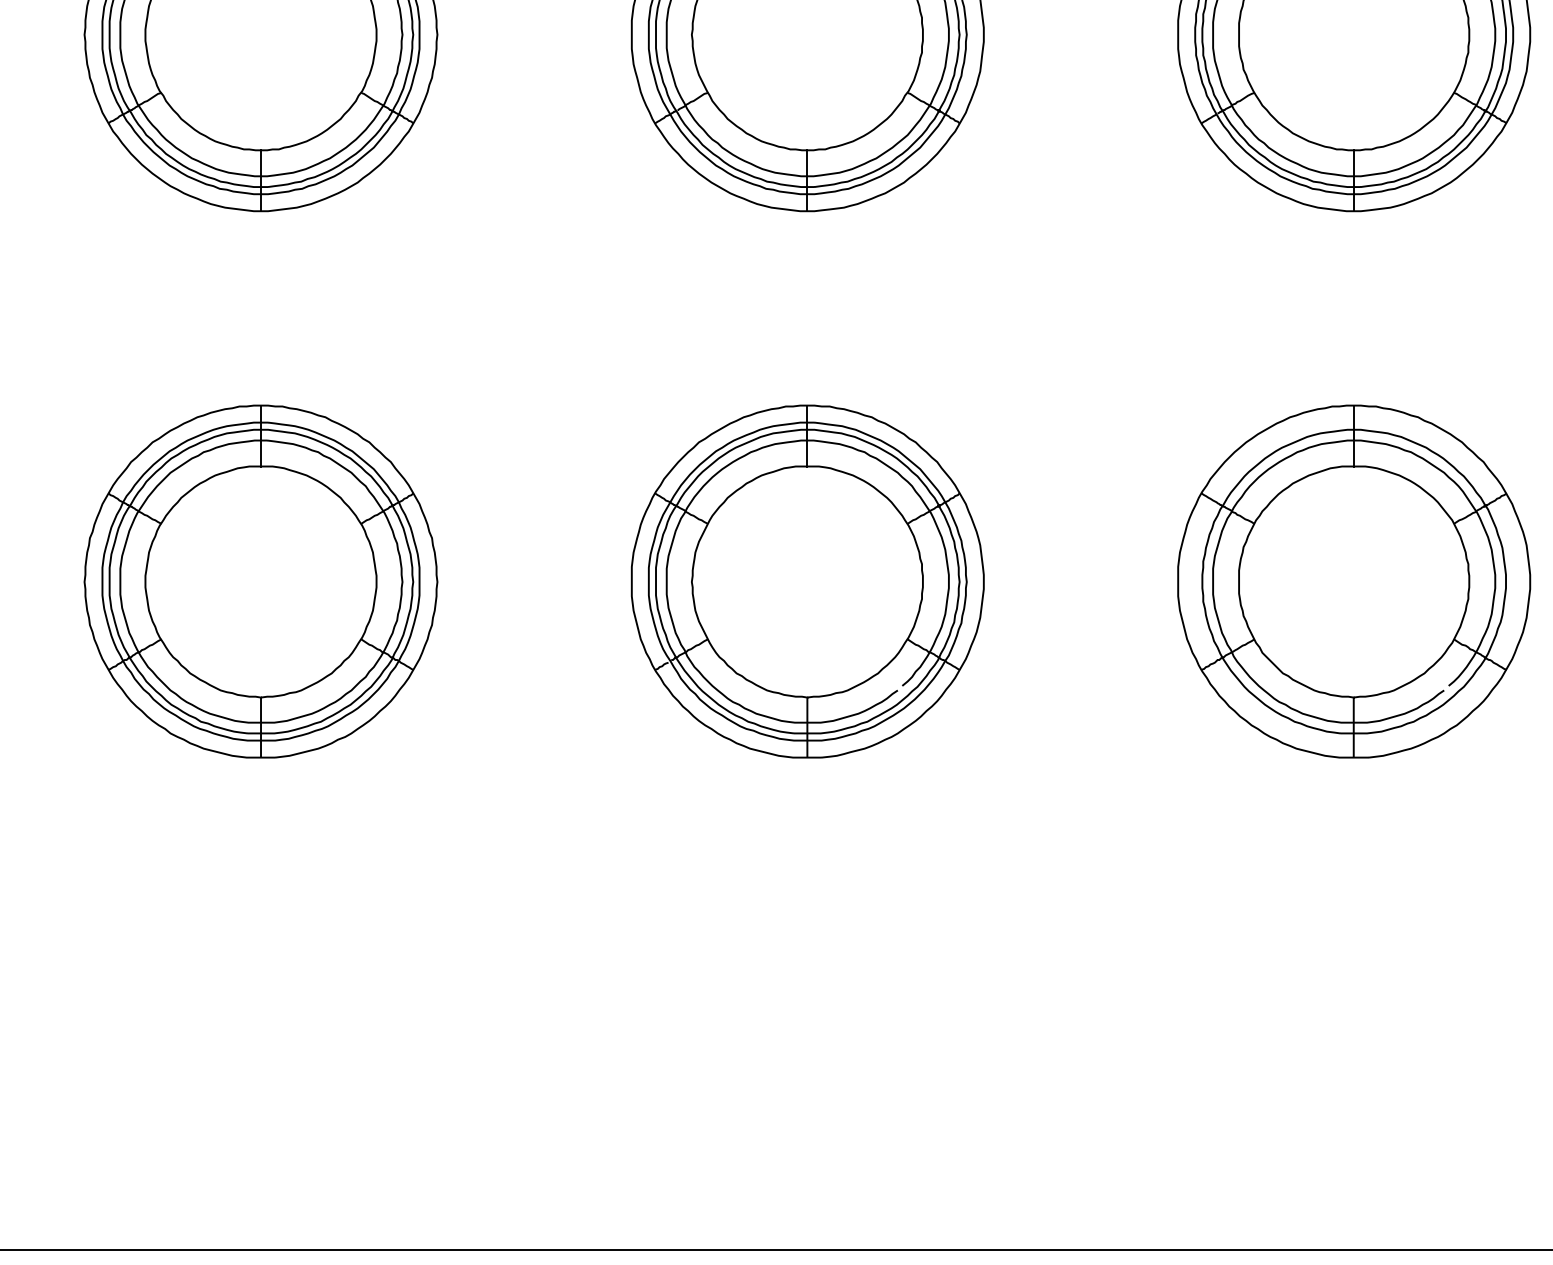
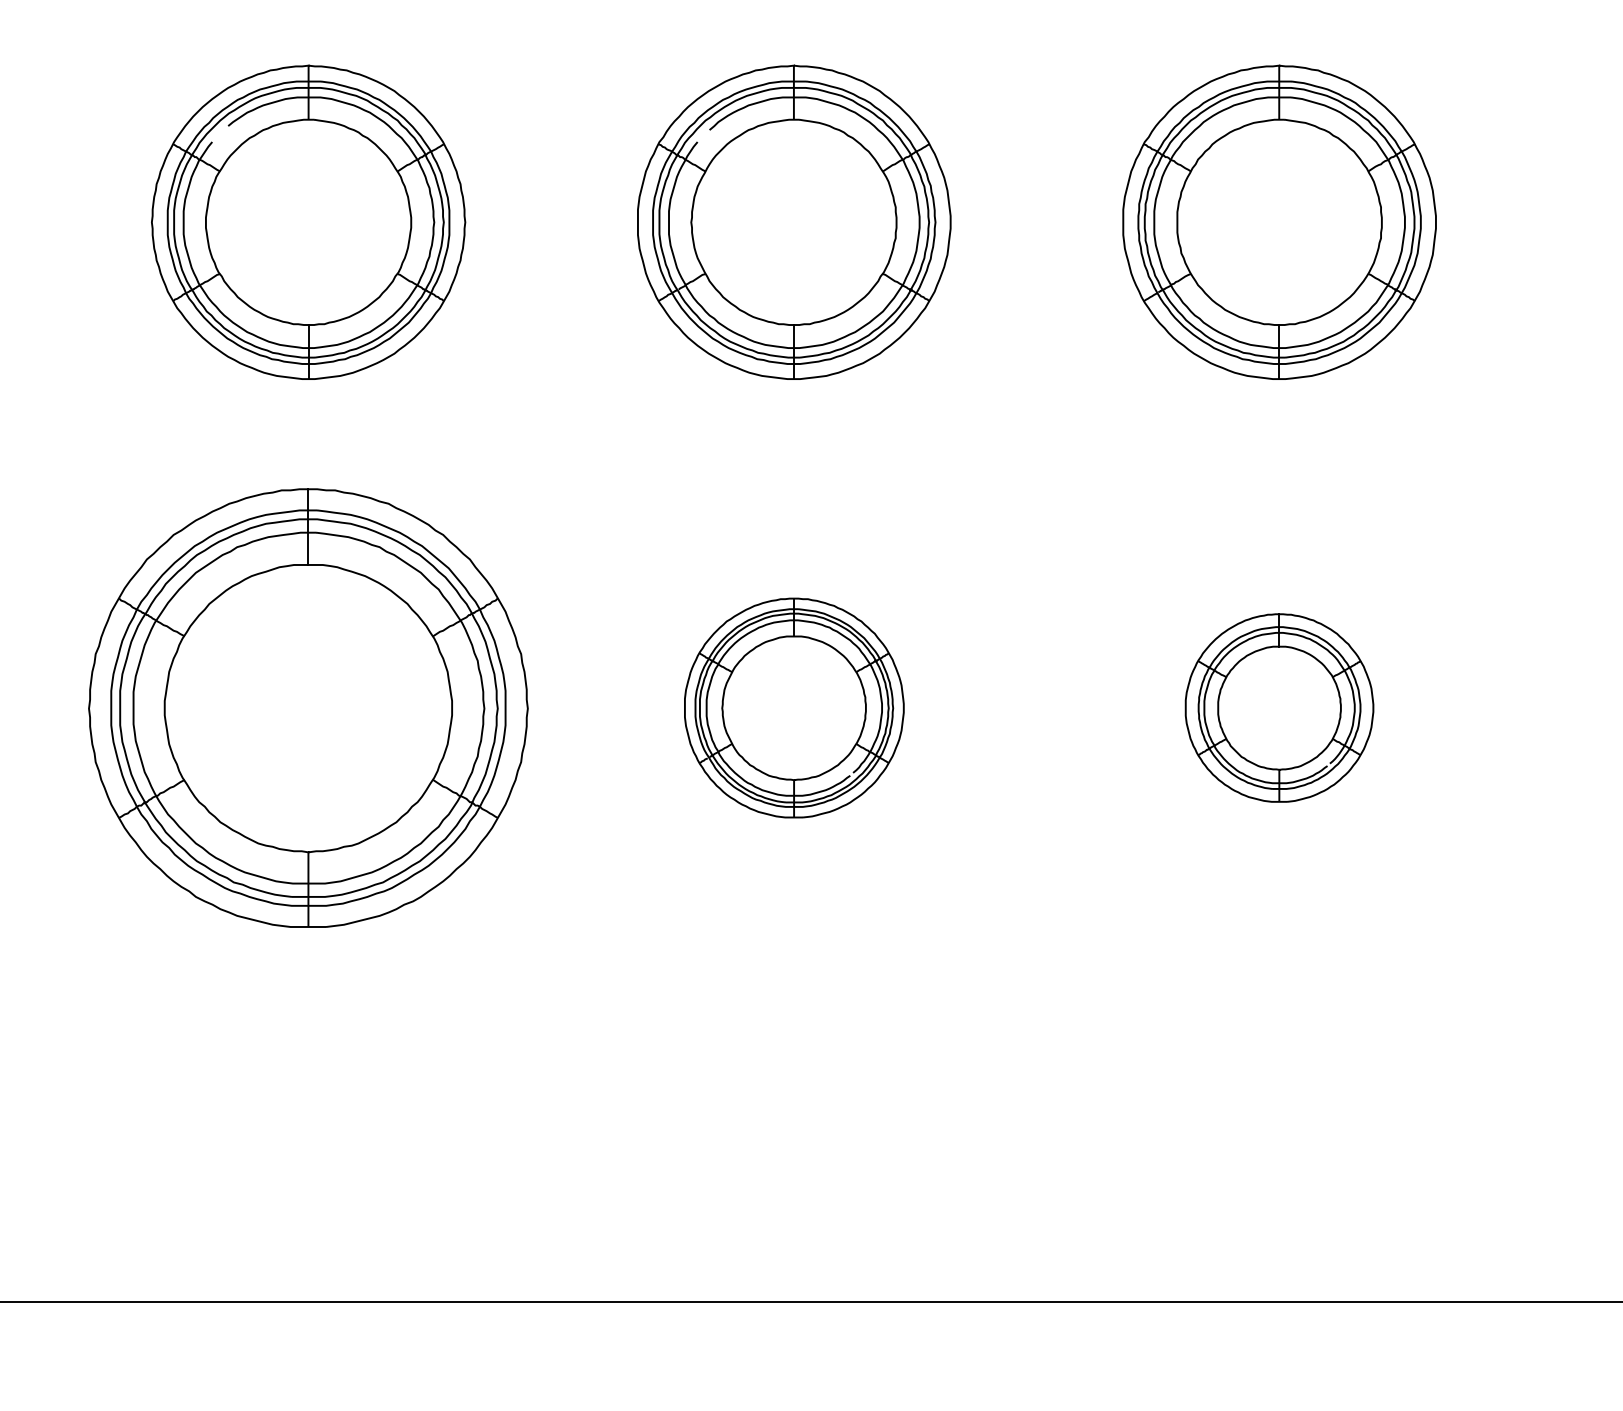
part: (260, 580) -> (308, 707), size x1.4
part: (808, 580) -> (794, 707), size x0.7
part: (1354, 580) -> (1279, 707), size x0.6

